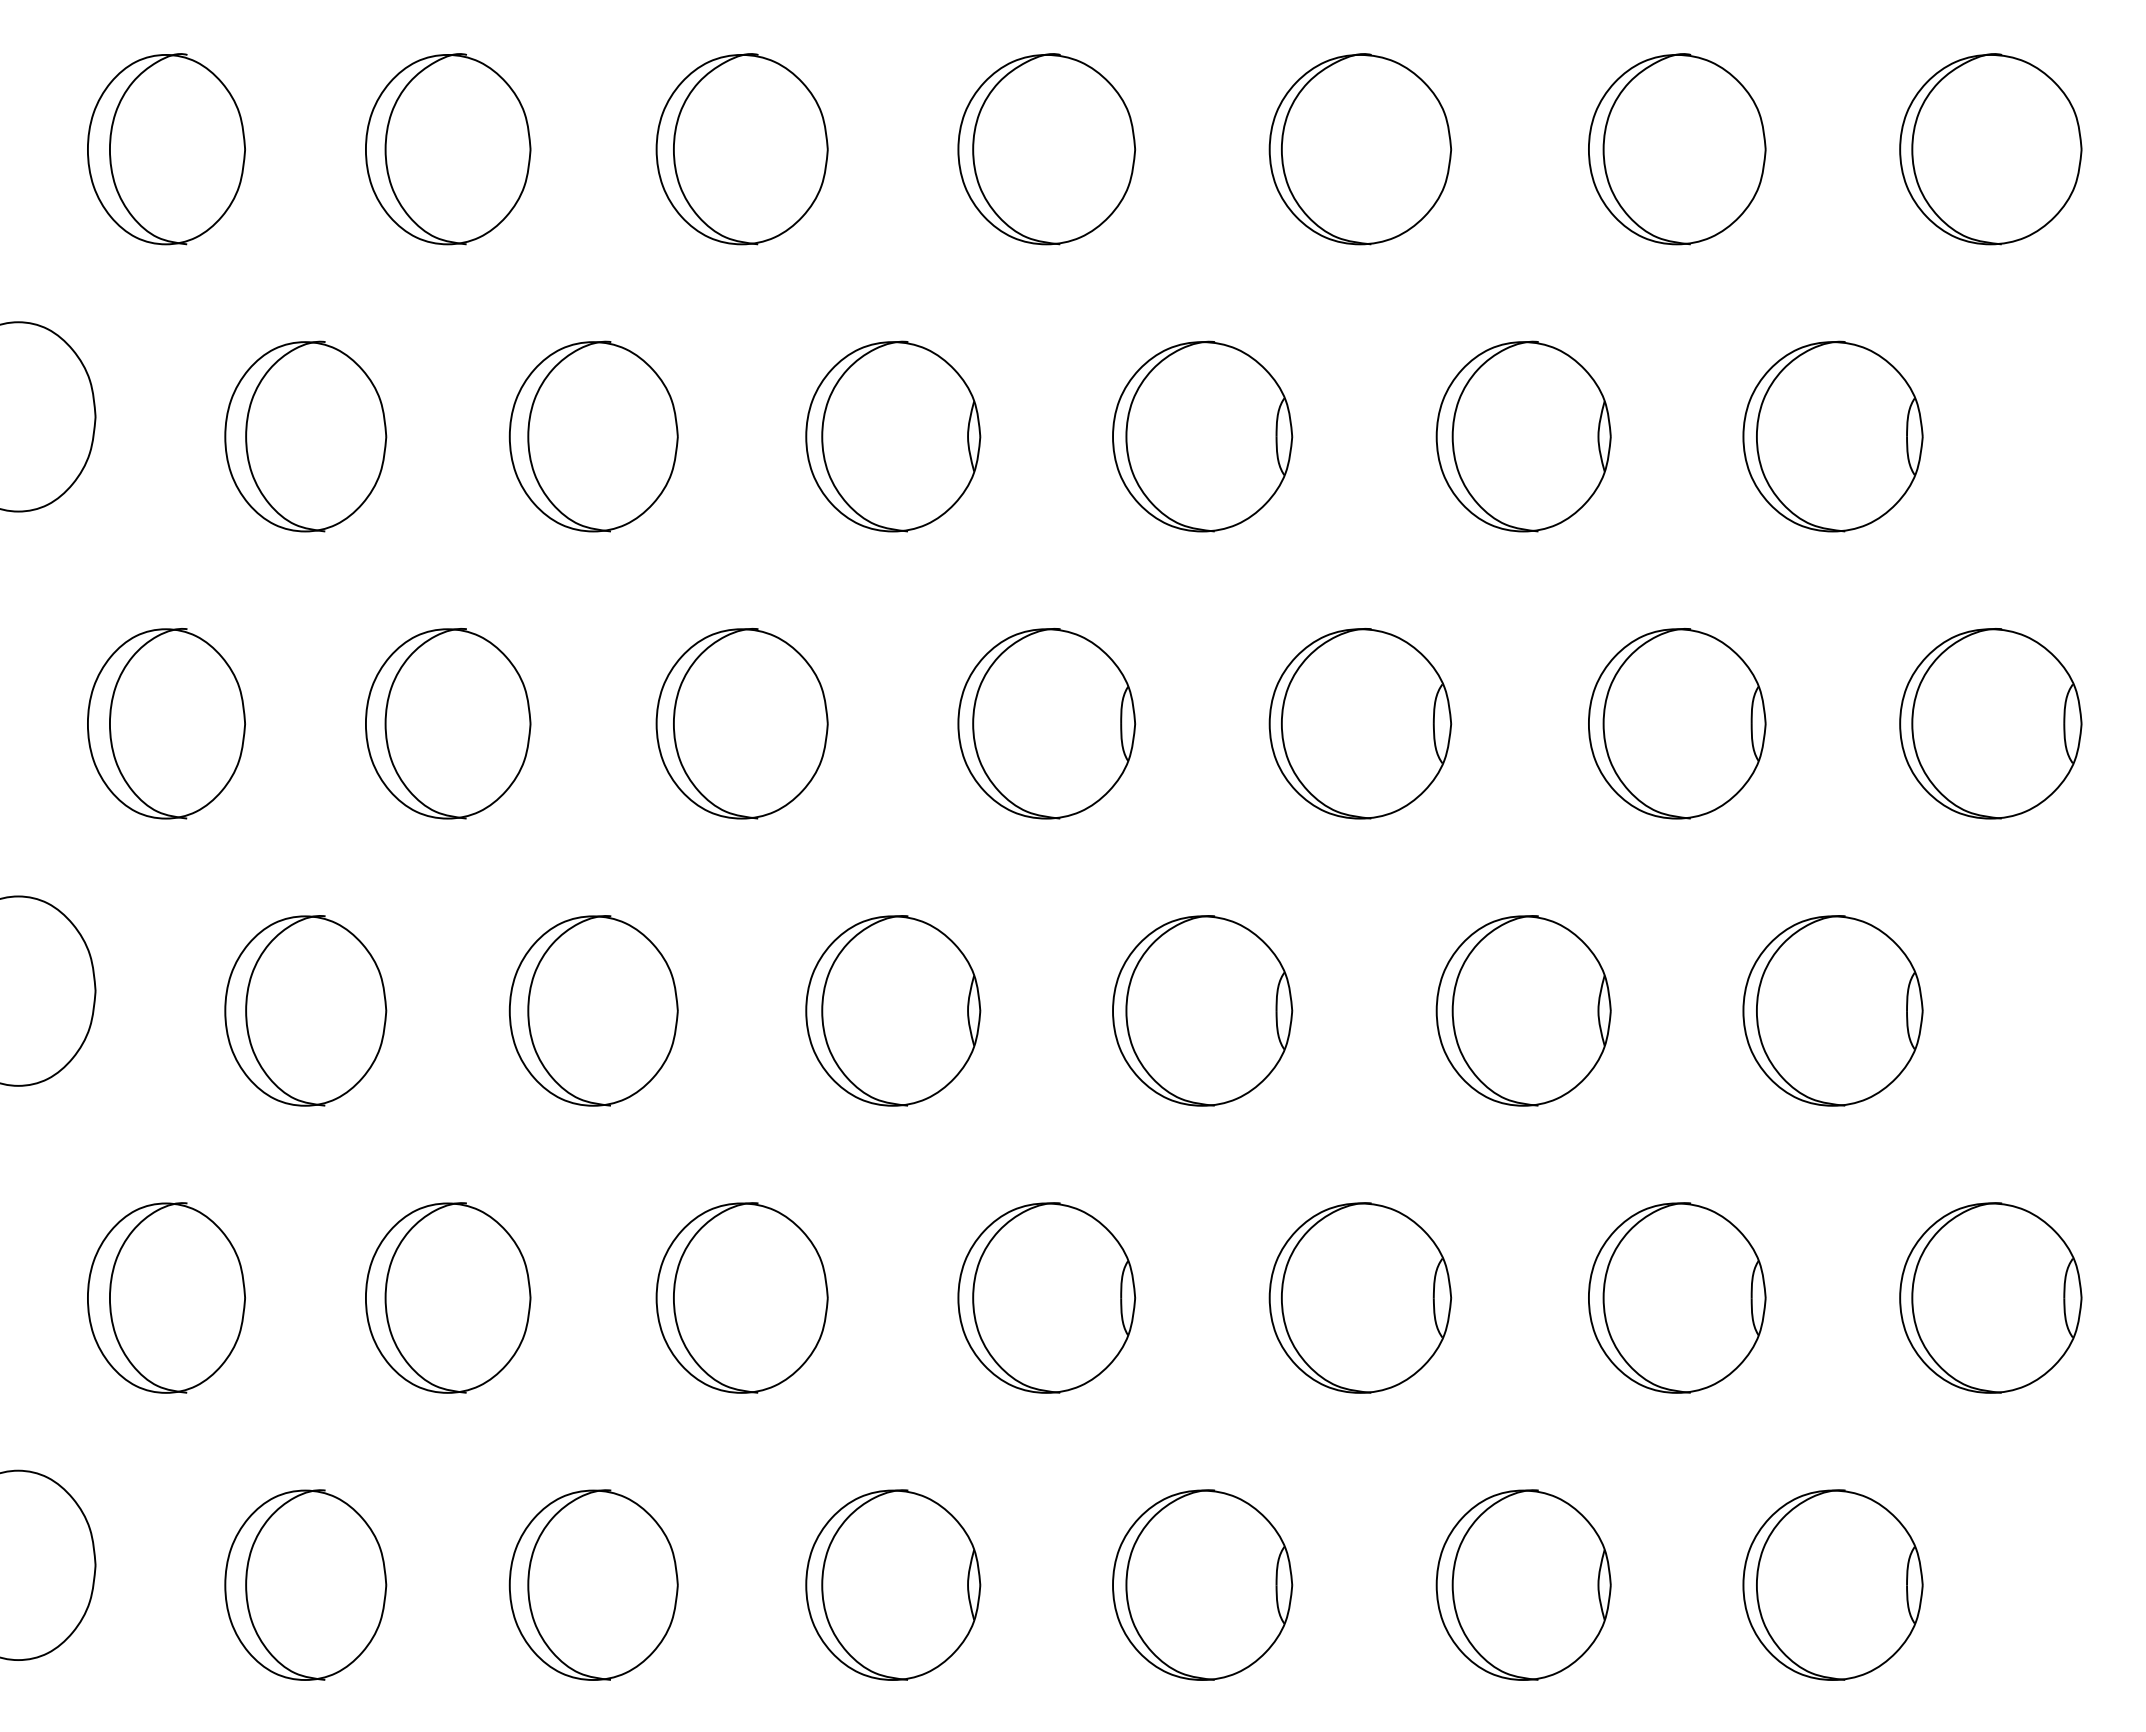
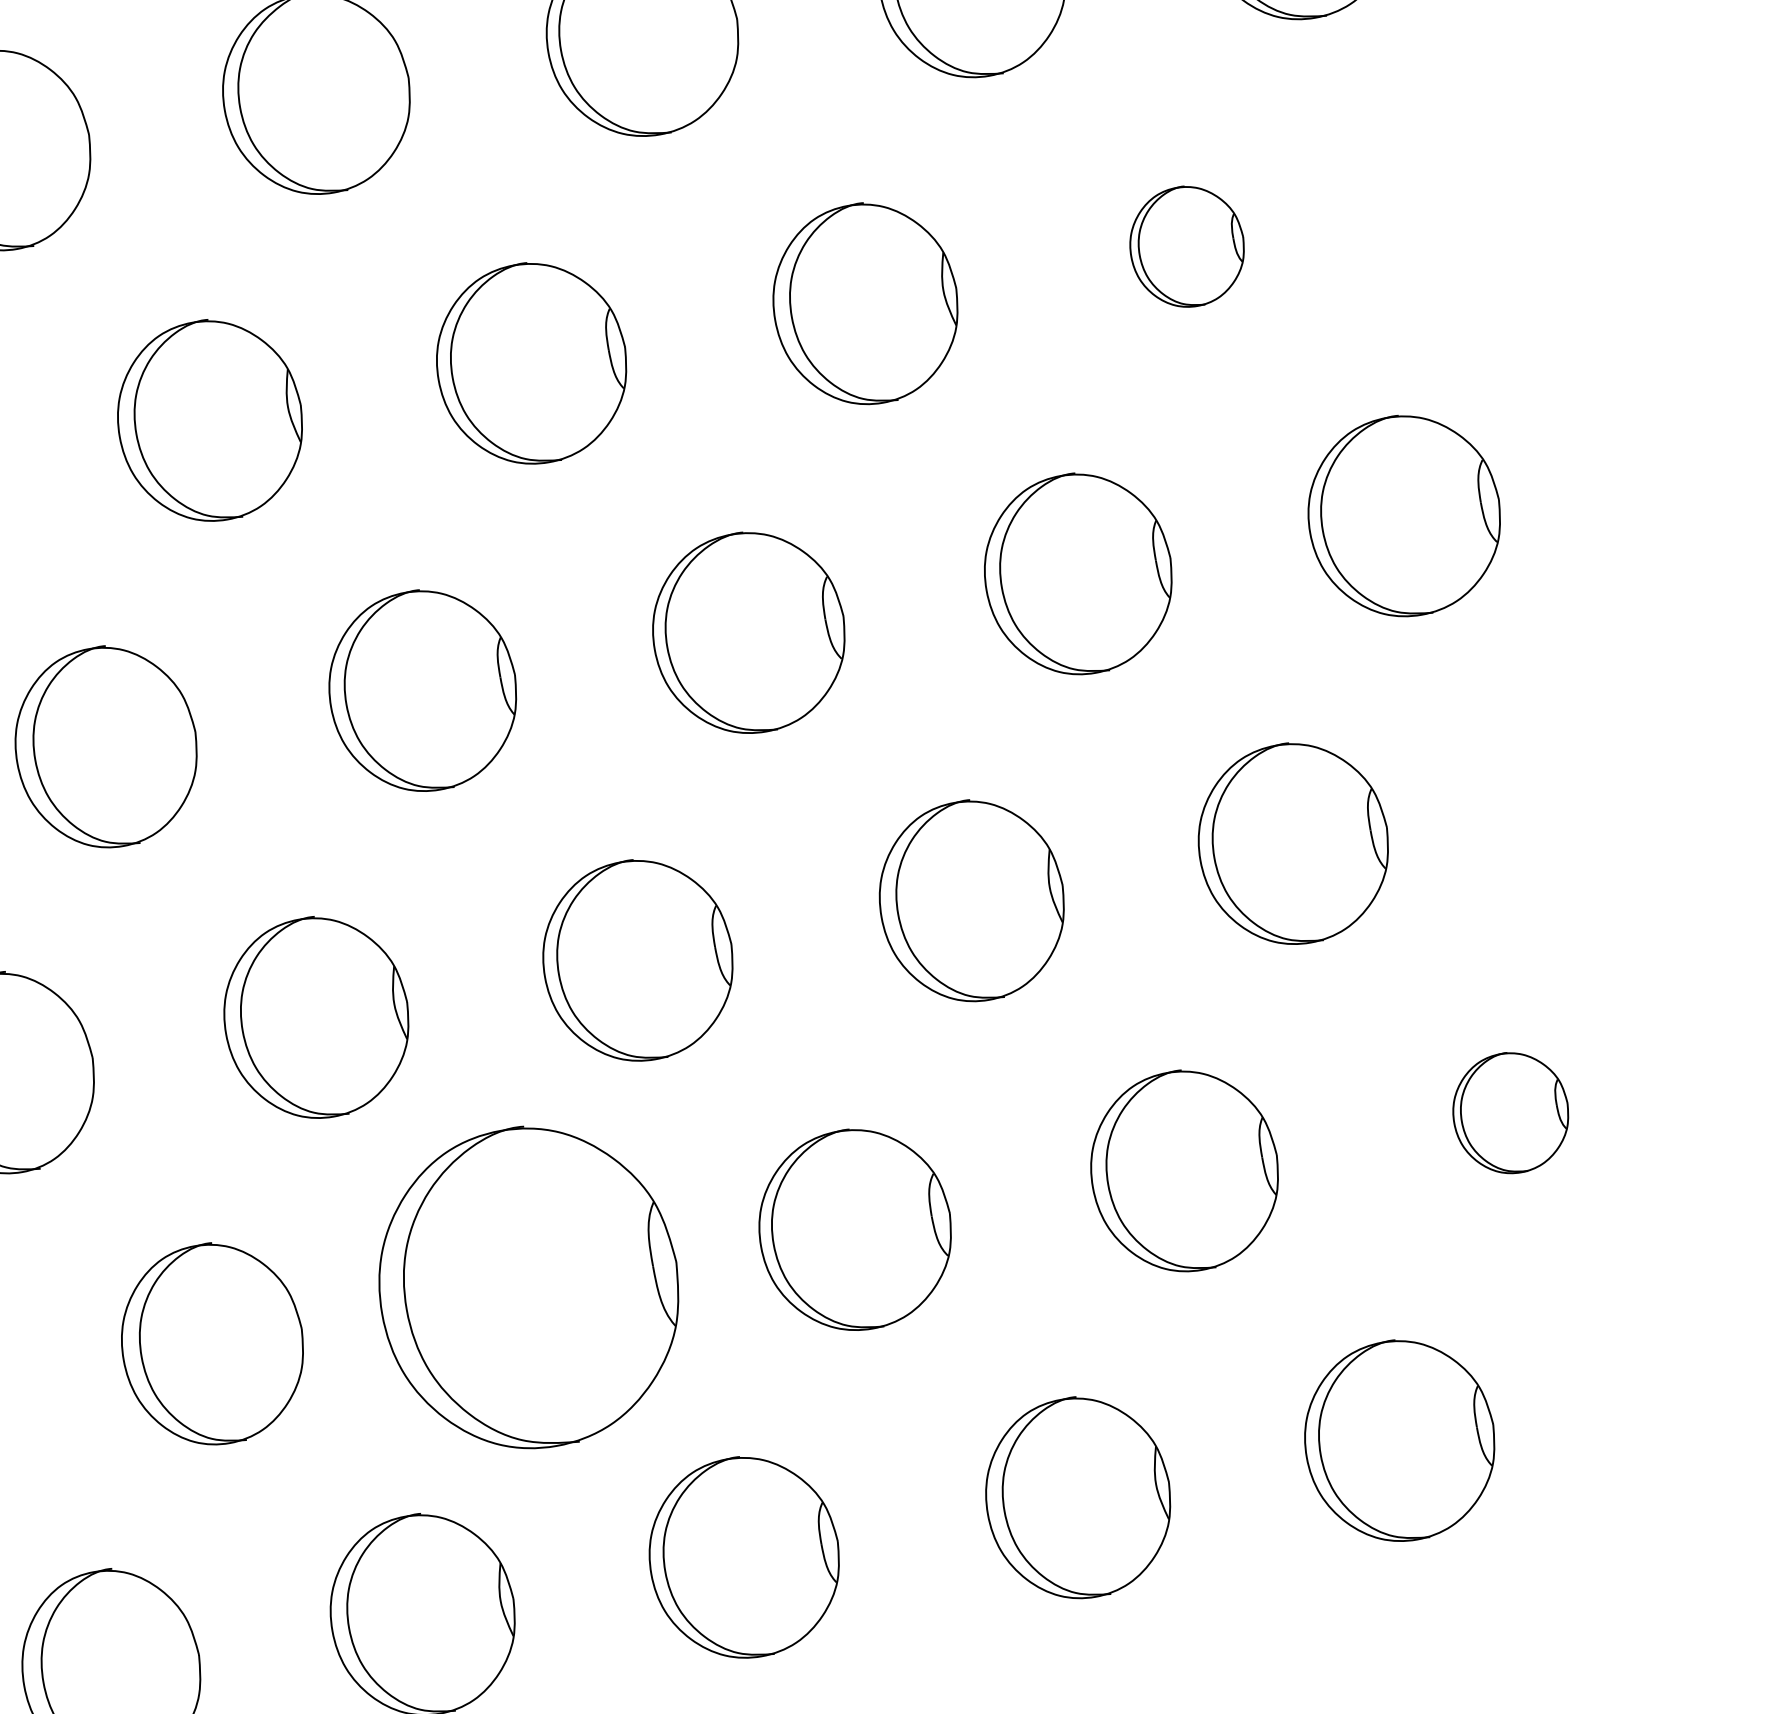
part: (1832, 436) -> (1186, 246), size x0.6
part: (1046, 1297) -> (528, 1287), size x1.6
part: (1990, 1297) -> (1510, 1112), size x0.6

